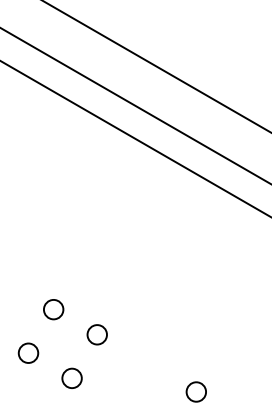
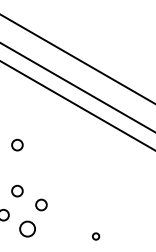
circle: (53, 225) -> (17, 144), added
circle: (71, 377) -> (27, 228), size x1.4
circle: (195, 391) -> (95, 236), size x0.6

